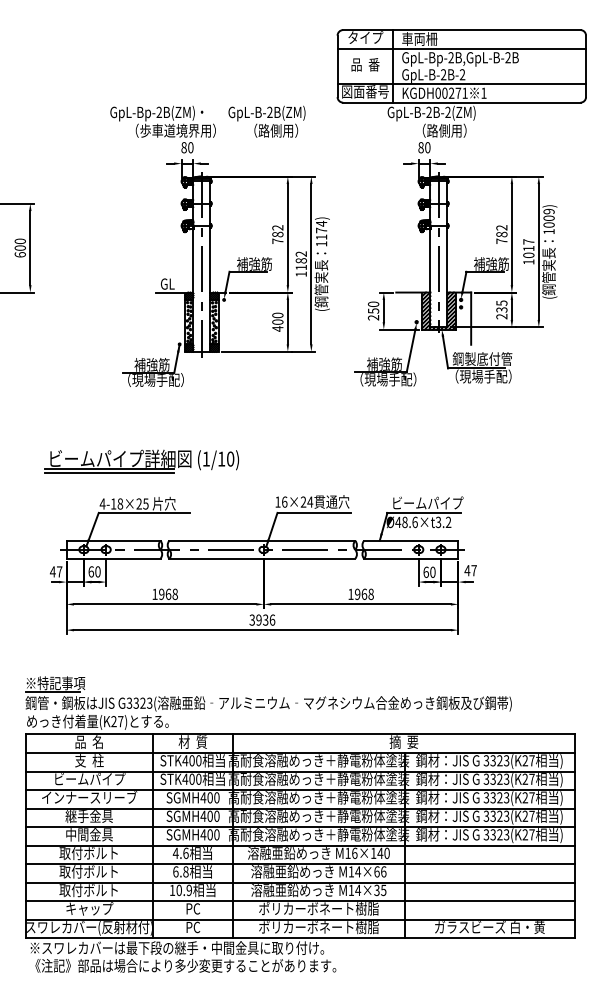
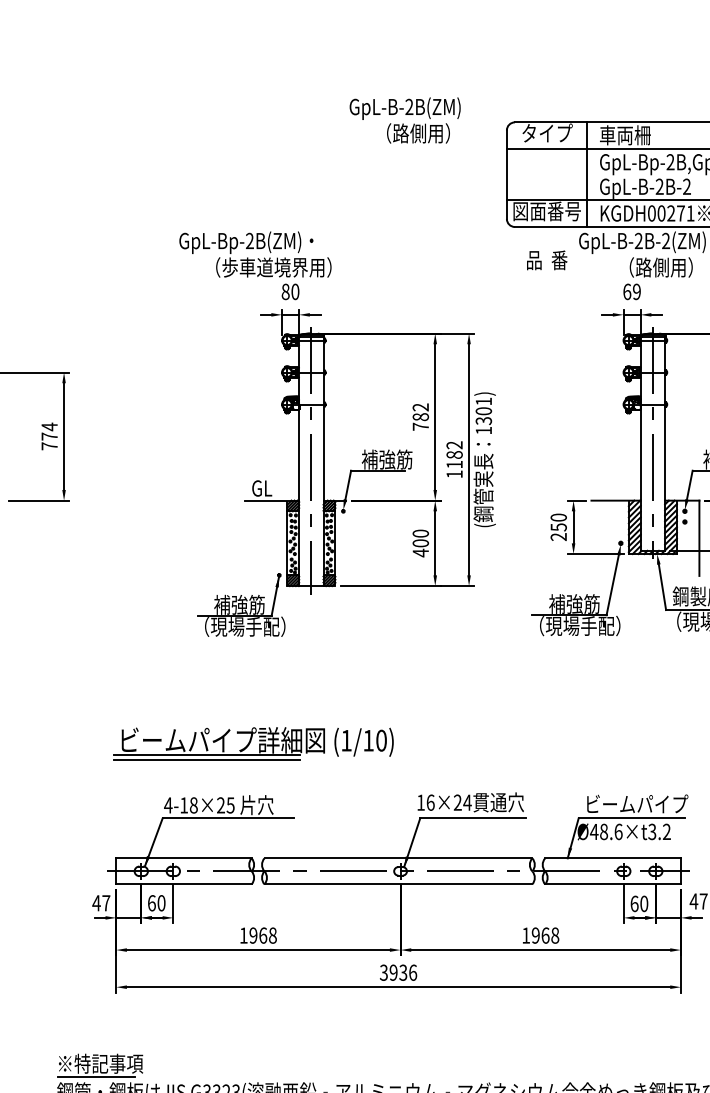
text: (365, 64) -> (547, 259), moved
text: (266, 121) -> (404, 120), moved
text: (424, 147) -> (632, 291), 80 -> 69
text: (321, 229) -> (483, 409), 1174) -> 1301)
text: (19, 247) -> (48, 435), 600 -> 774
part: (141, 461) -> (253, 744), moved

